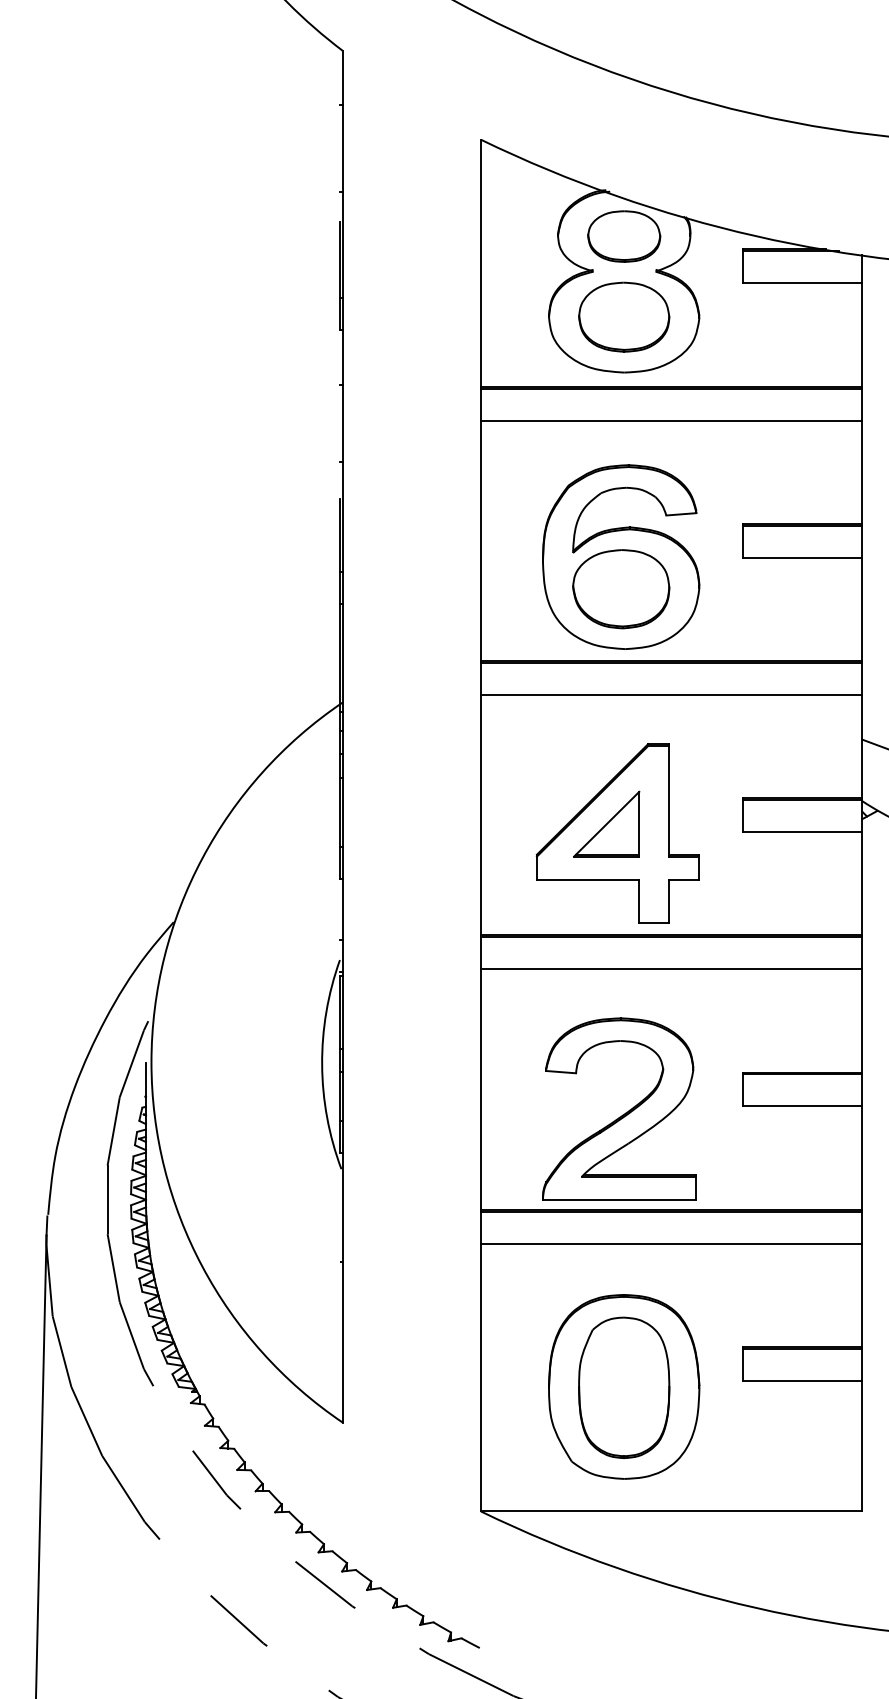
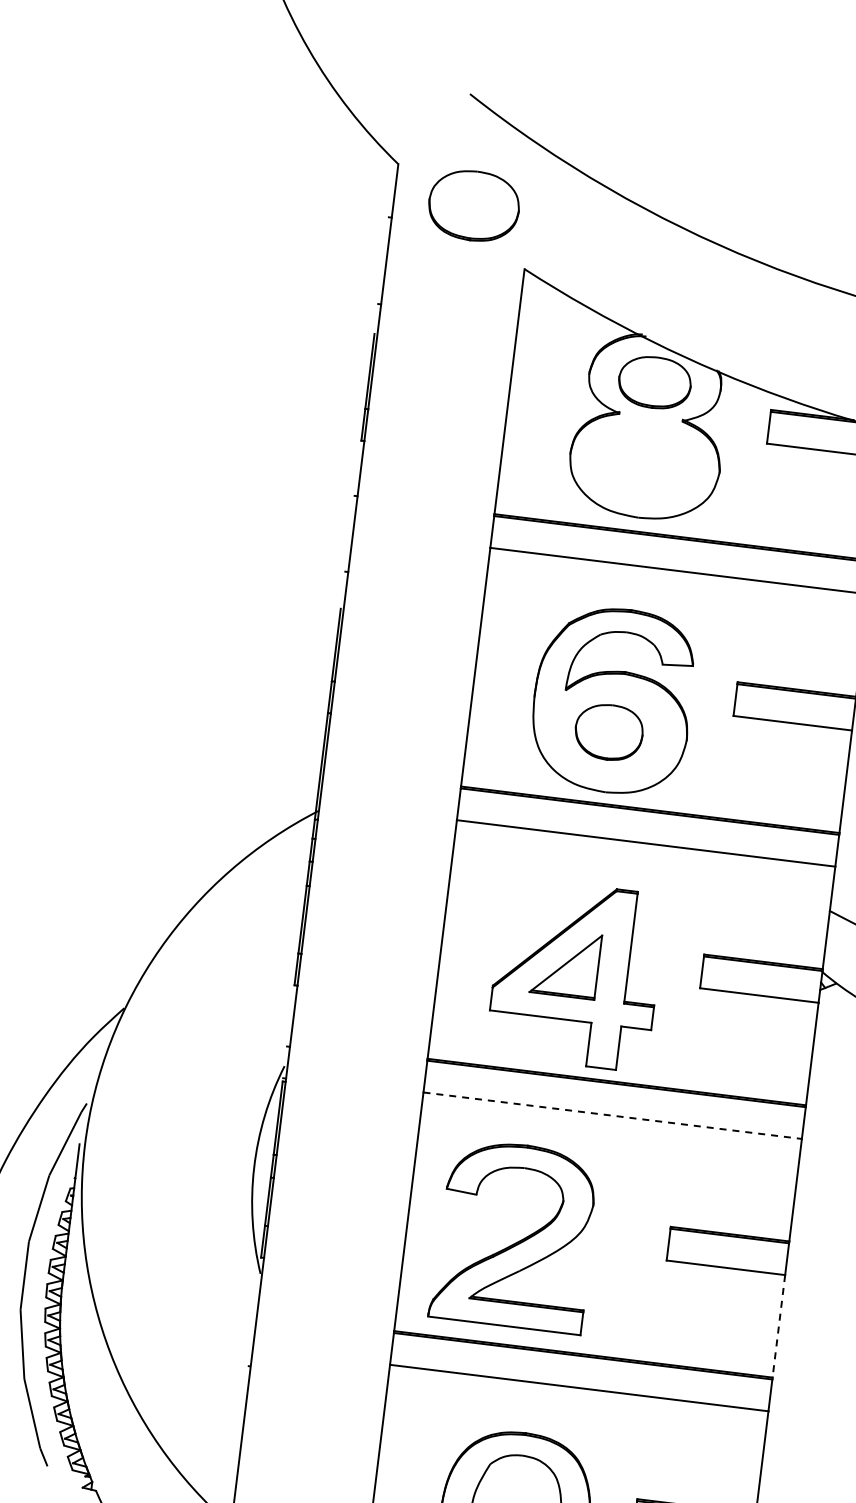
part: (624, 316) -> (474, 205), moved
part: (621, 589) -> (609, 732), size x0.7
line: (671, 969) -> (612, 1115), solid -> dashed
part: (622, 1114) -> (517, 1241), moved
line: (862, 1158) -> (779, 1326), solid -> dashed

